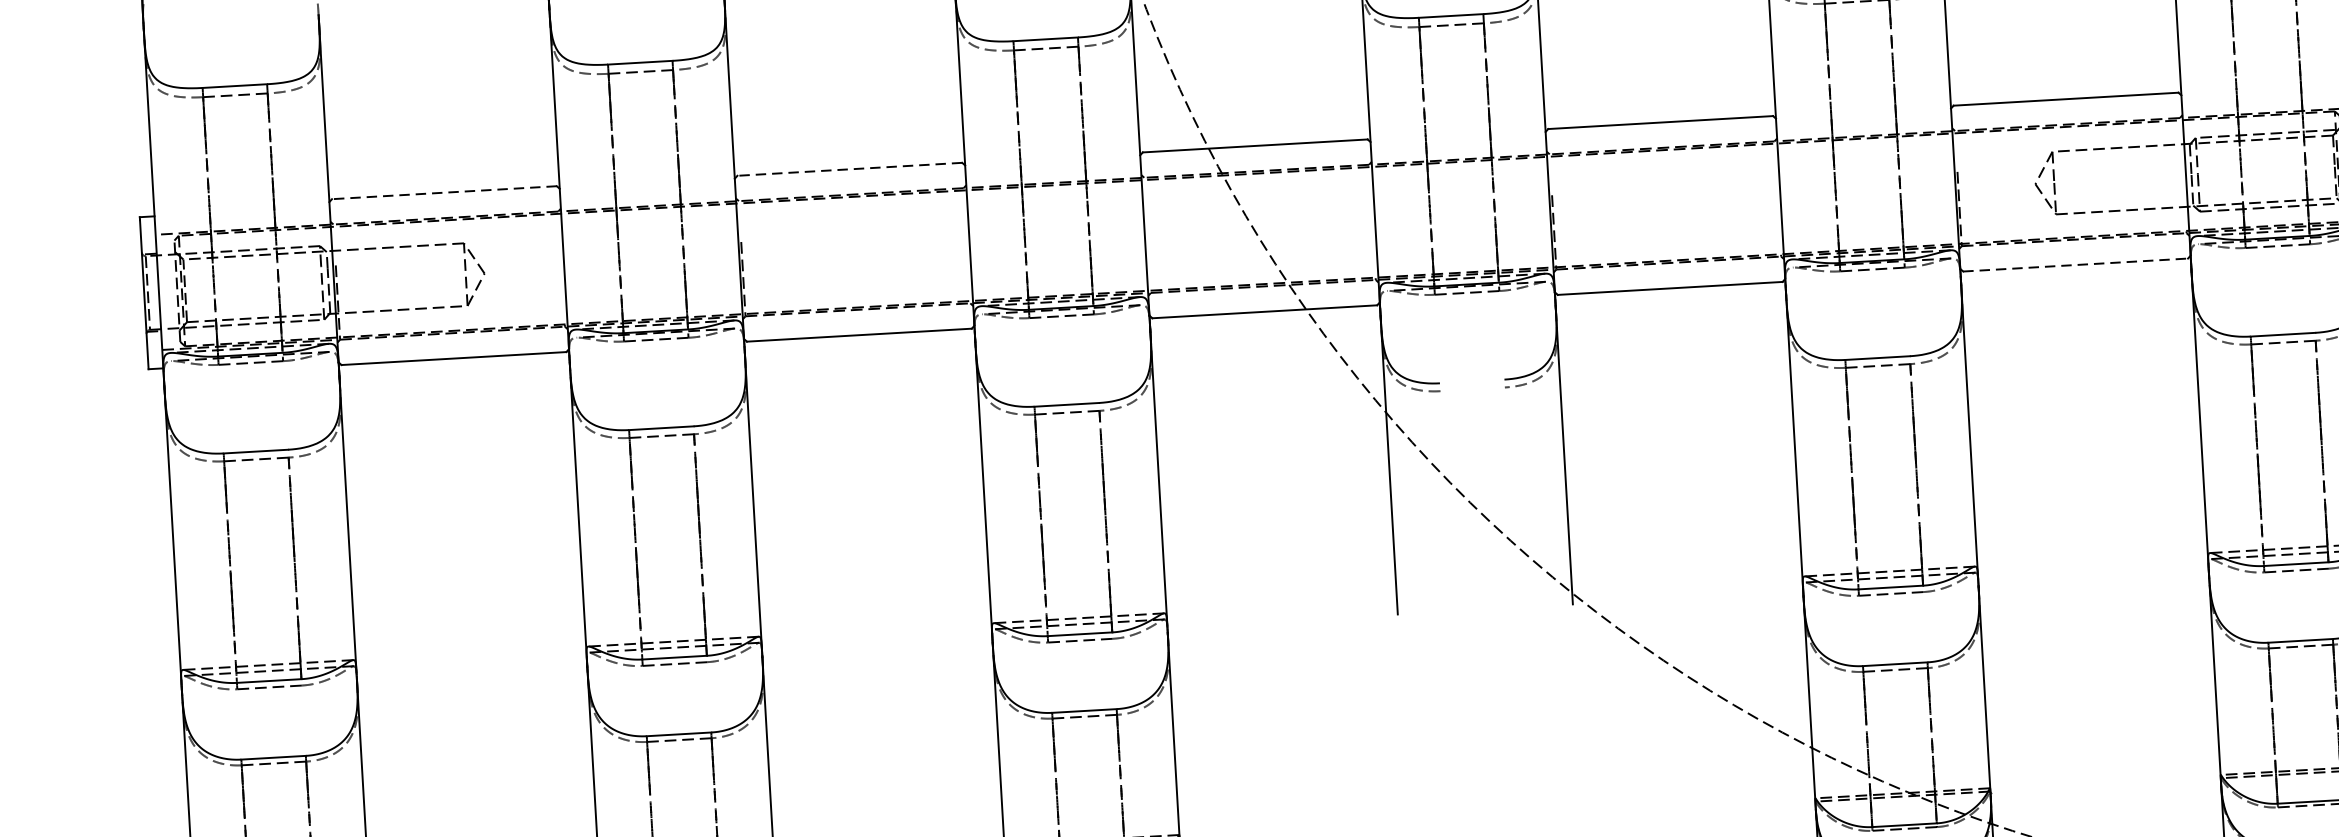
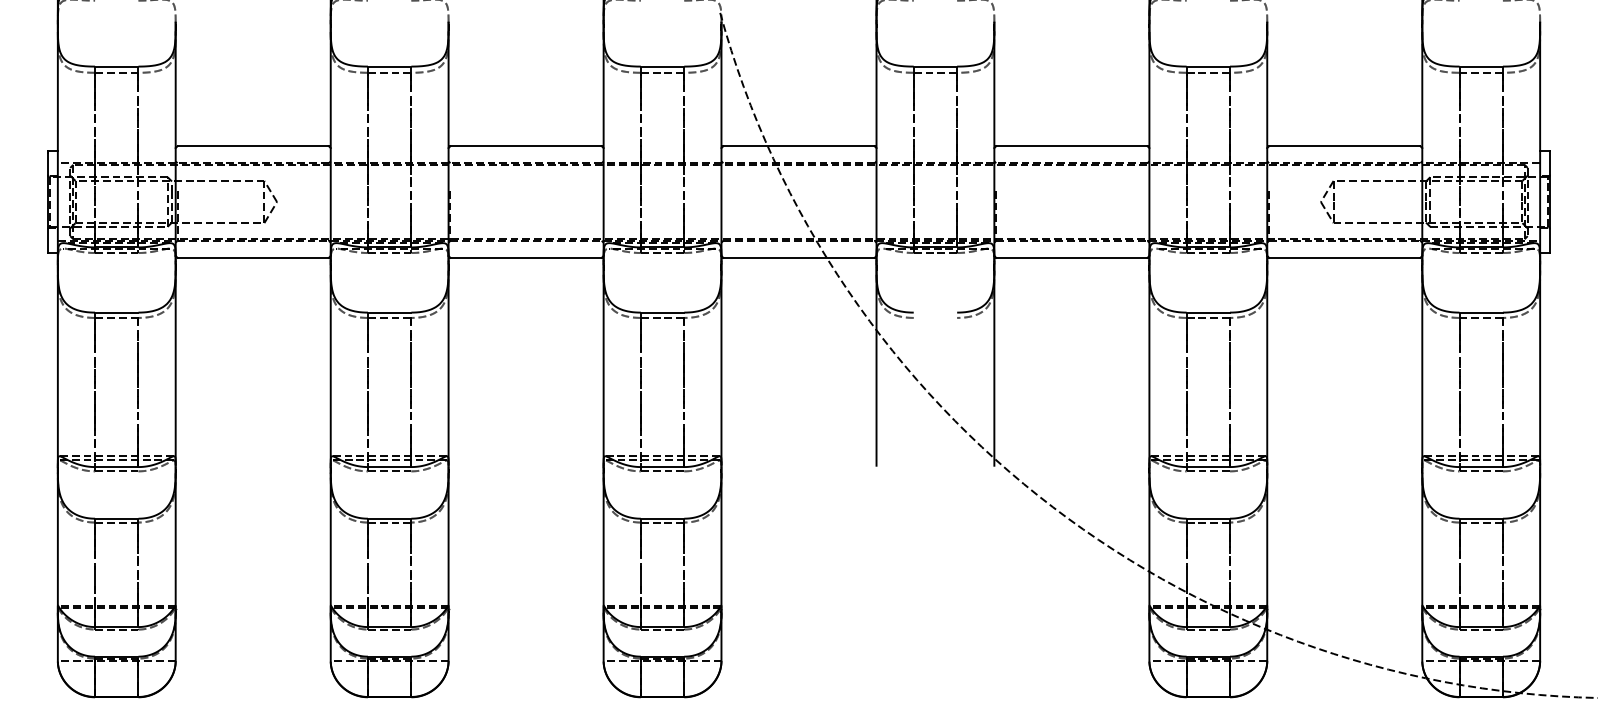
line: (850, 169) -> (526, 146), dashed -> solid
line: (444, 193) -> (253, 146), dashed -> solid
line: (2075, 264) -> (1344, 257), dashed -> solid

